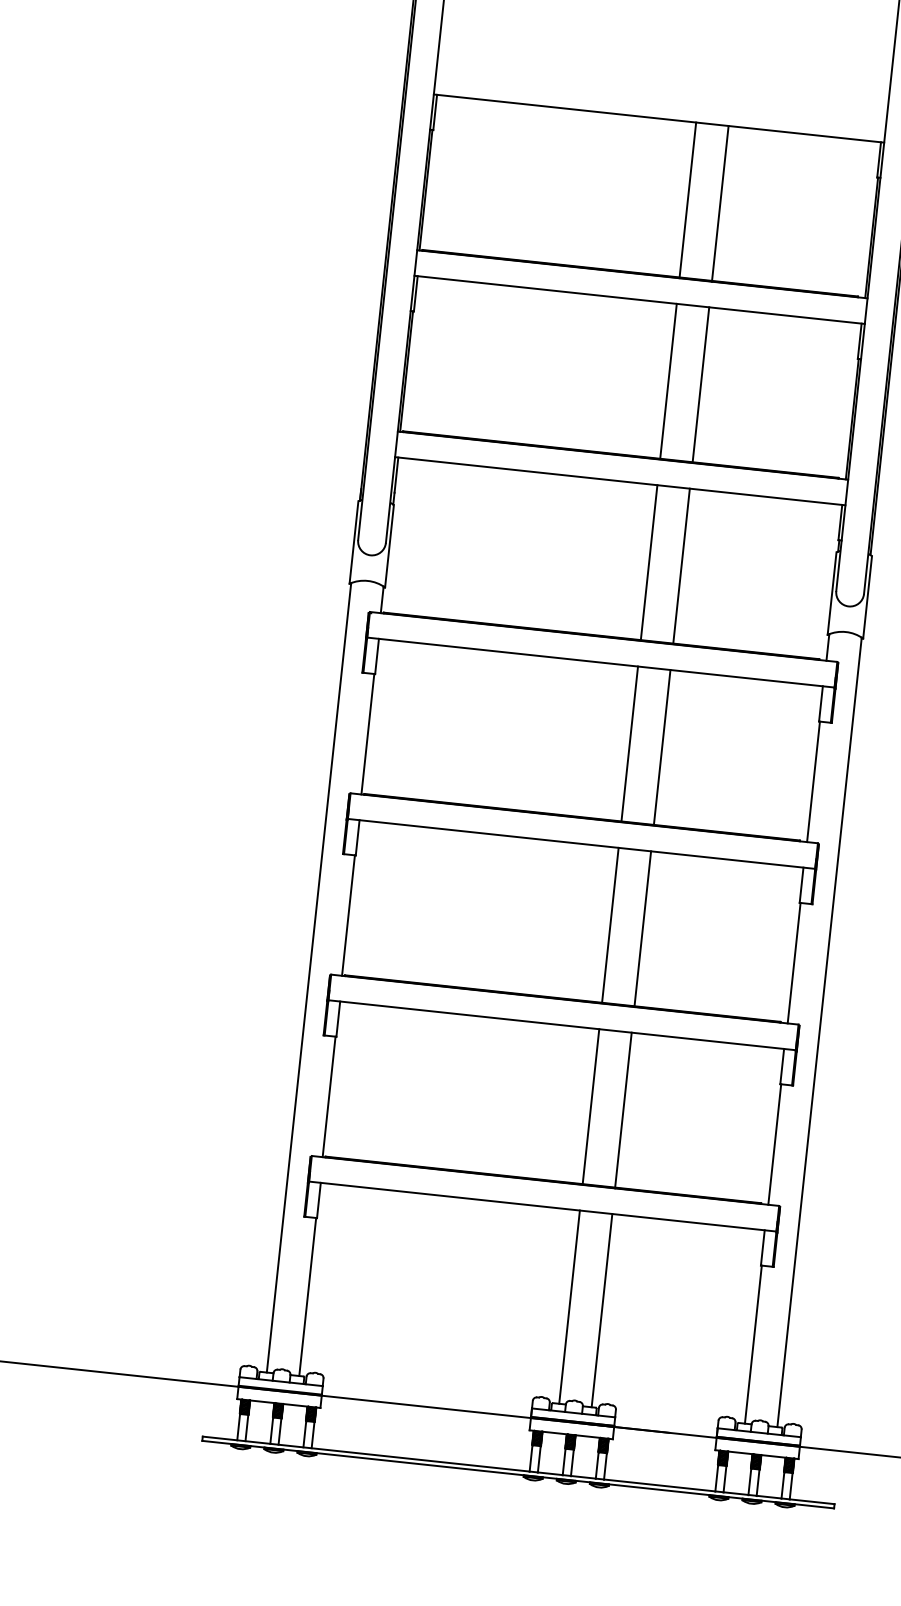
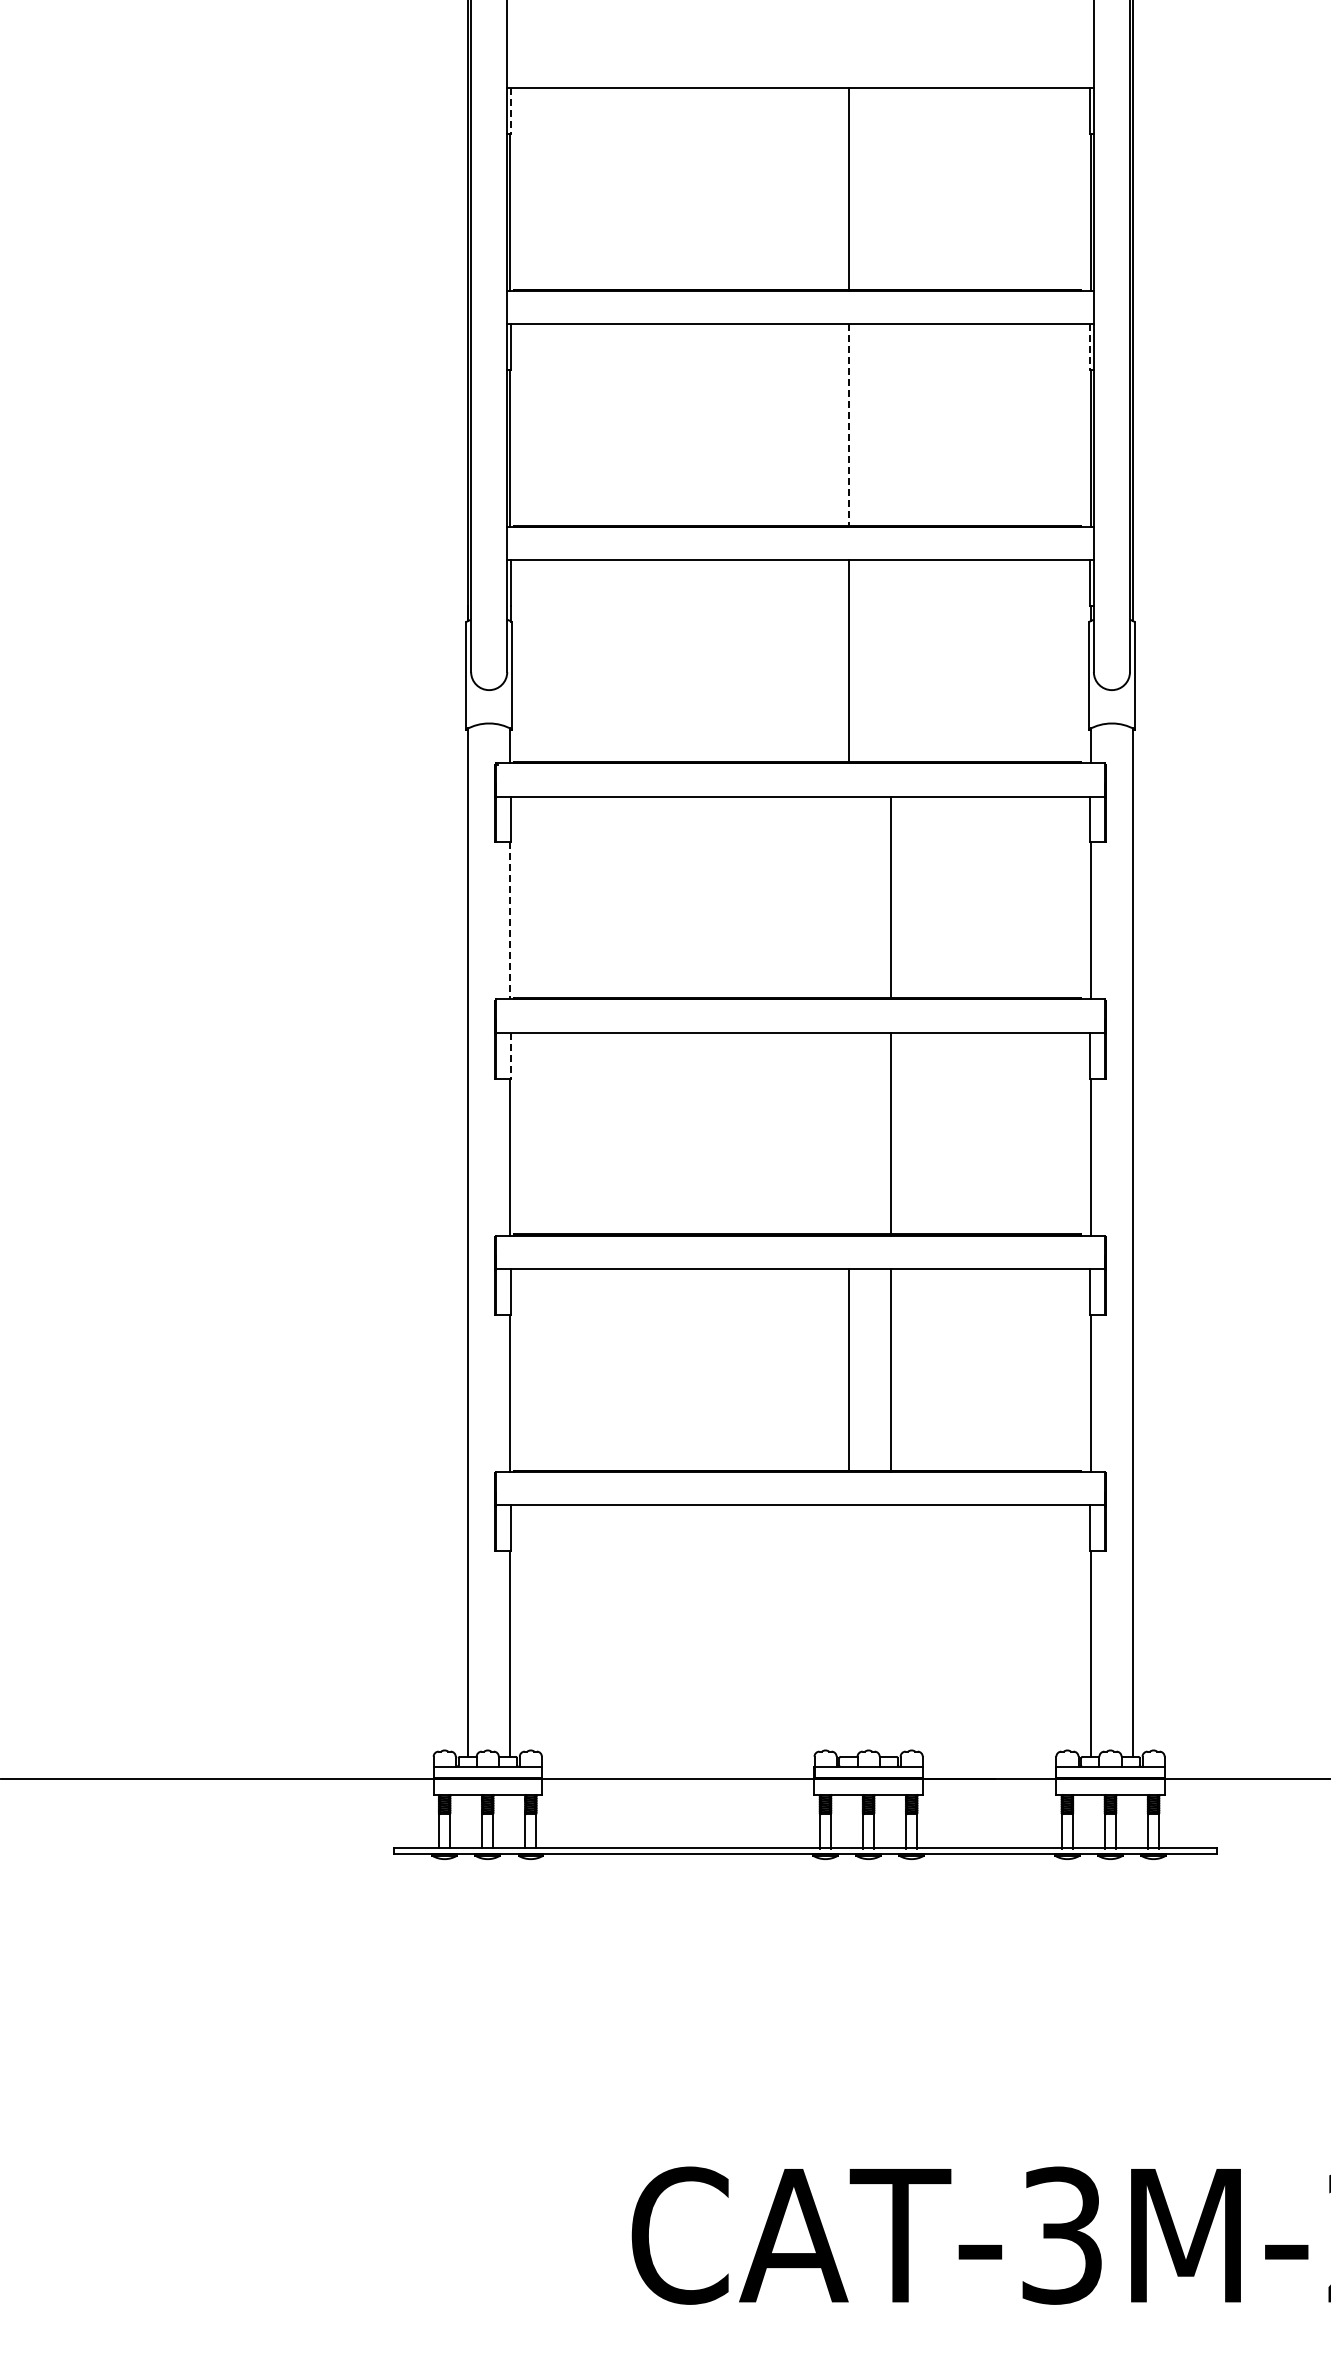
line: (435, 112) -> (511, 110), solid -> dashed
line: (720, 203) -> (891, 188), removed
line: (859, 341) -> (1089, 347), solid -> dashed
line: (668, 381) -> (848, 425), solid -> dashed
line: (701, 384) -> (891, 424), removed
line: (681, 566) -> (891, 661), removed
line: (367, 734) -> (510, 921), solid -> dashed
line: (629, 744) -> (848, 897), removed
line: (357, 837) -> (511, 1055), solid -> dashed
line: (610, 925) -> (848, 1133), removed
line: (569, 1306) -> (848, 1630), removed
line: (602, 1310) -> (891, 1630), removed

